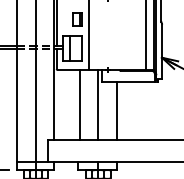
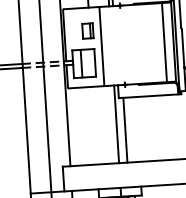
line: (79, 104) -> (95, 125), removed
line: (116, 110) -> (125, 130), moved

